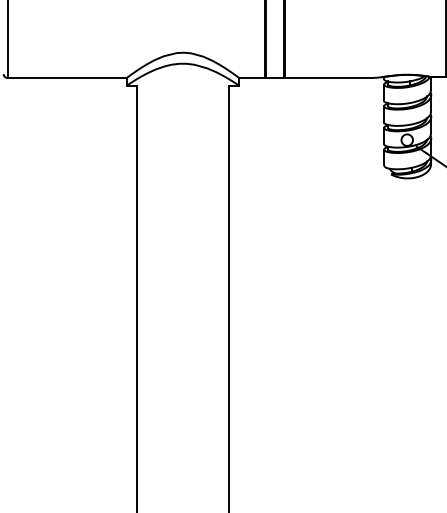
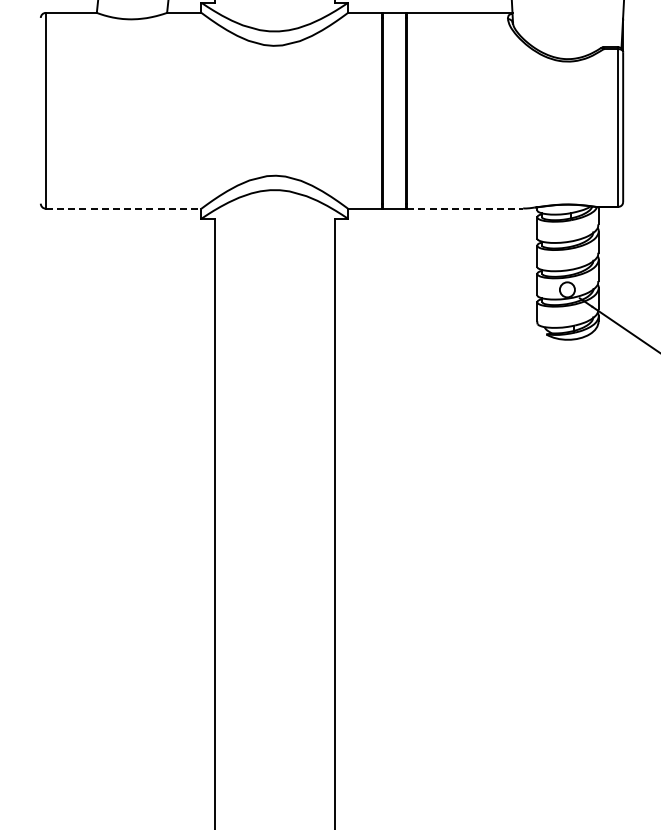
line: (67, 77) -> (123, 208), solid -> dashed
line: (329, 77) -> (465, 208), solid -> dashed

